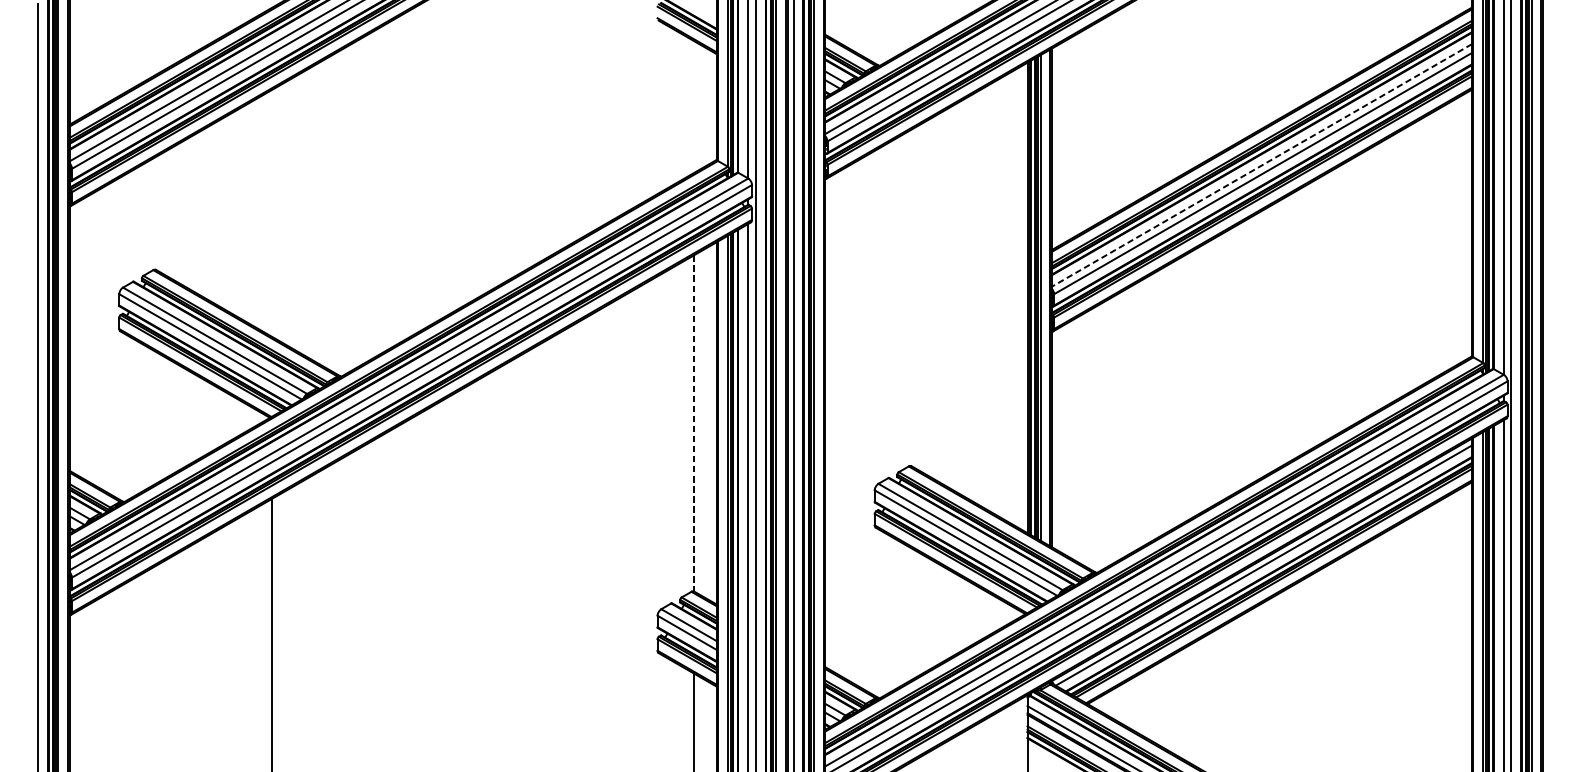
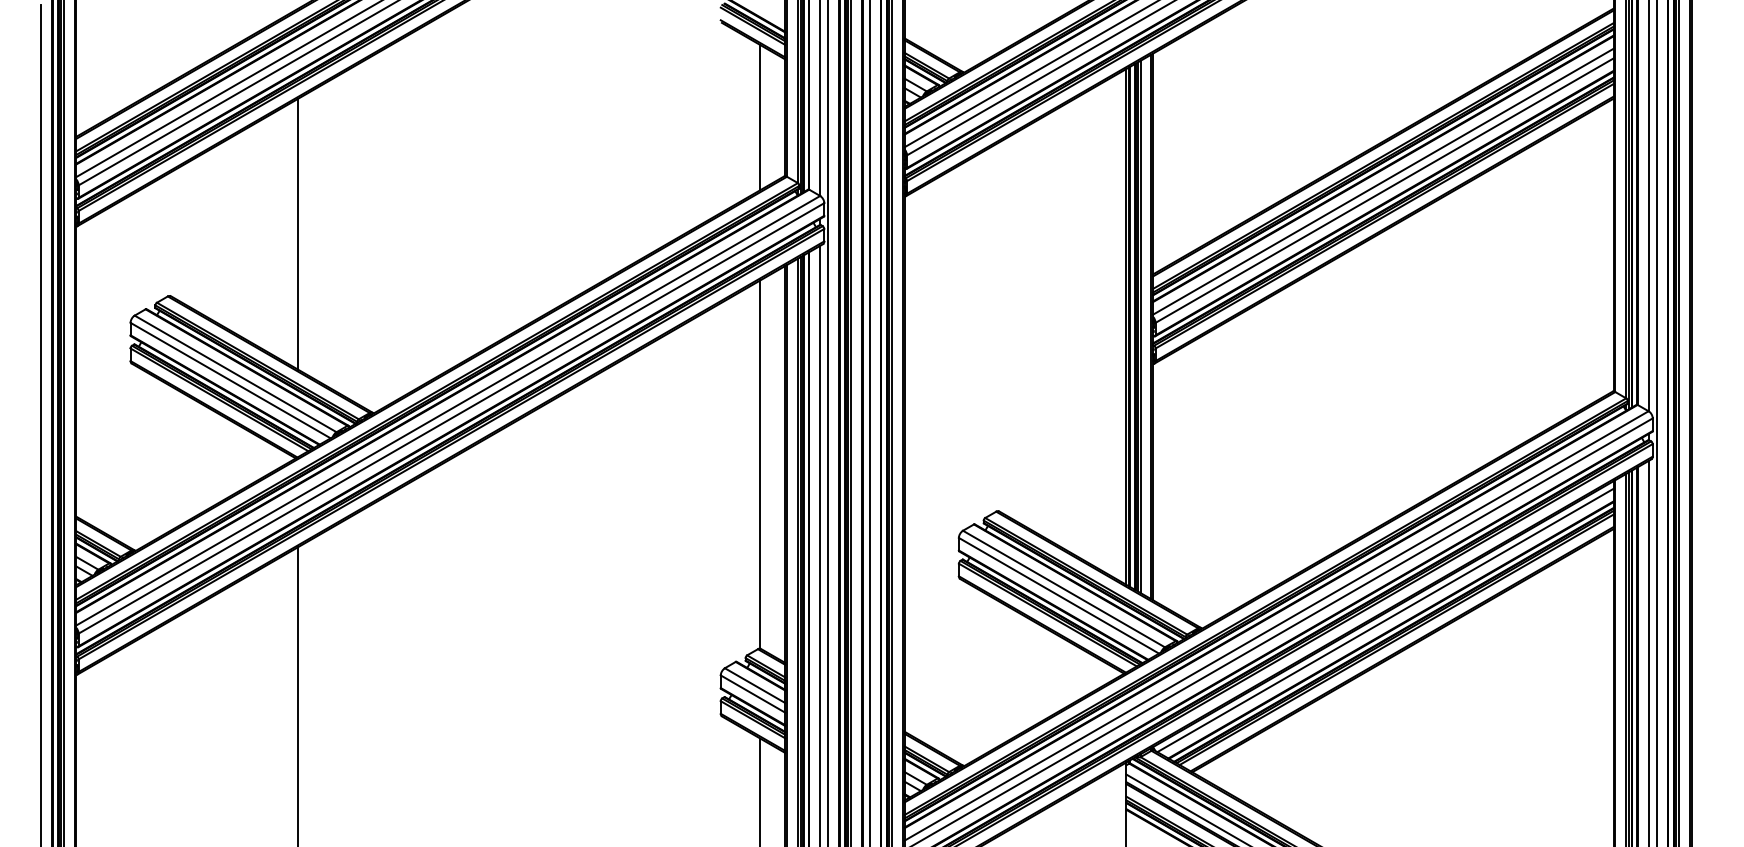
line: (693, 106) -> (760, 117), added
line: (1261, 165) -> (1383, 181), dashed -> solid
line: (272, 212) -> (298, 233), added
line: (693, 423) -> (760, 464), dashed -> solid

